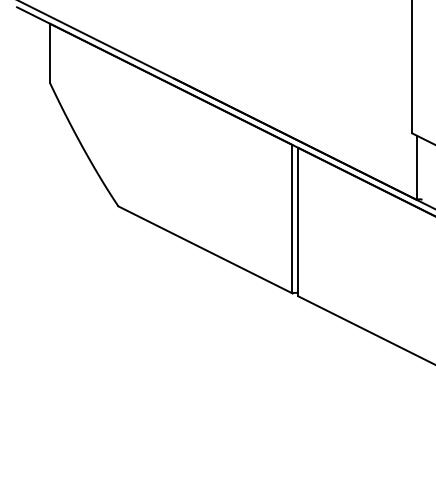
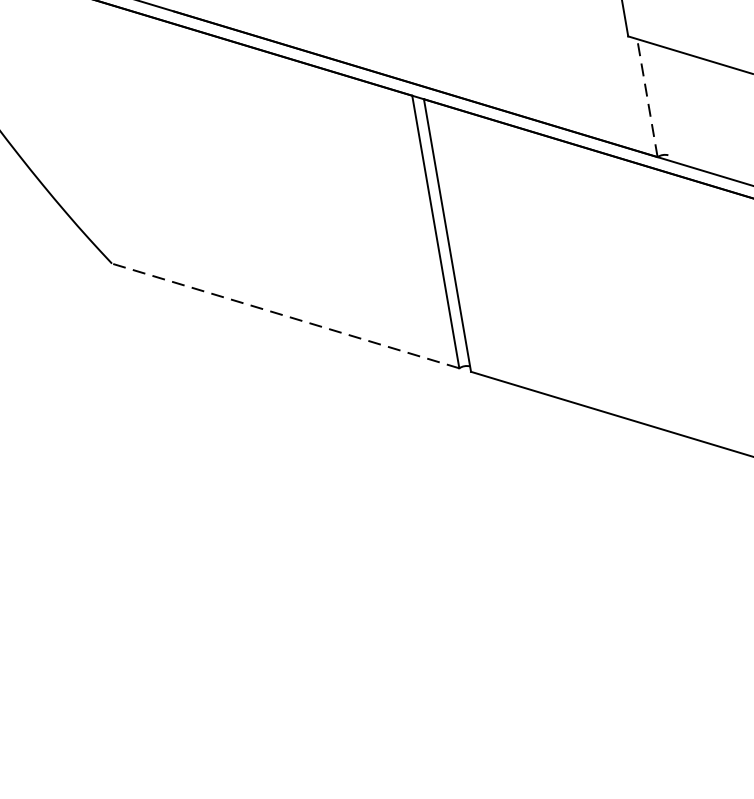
line: (416, 167) -> (647, 97), solid -> dashed
line: (204, 249) -> (283, 315), solid -> dashed

